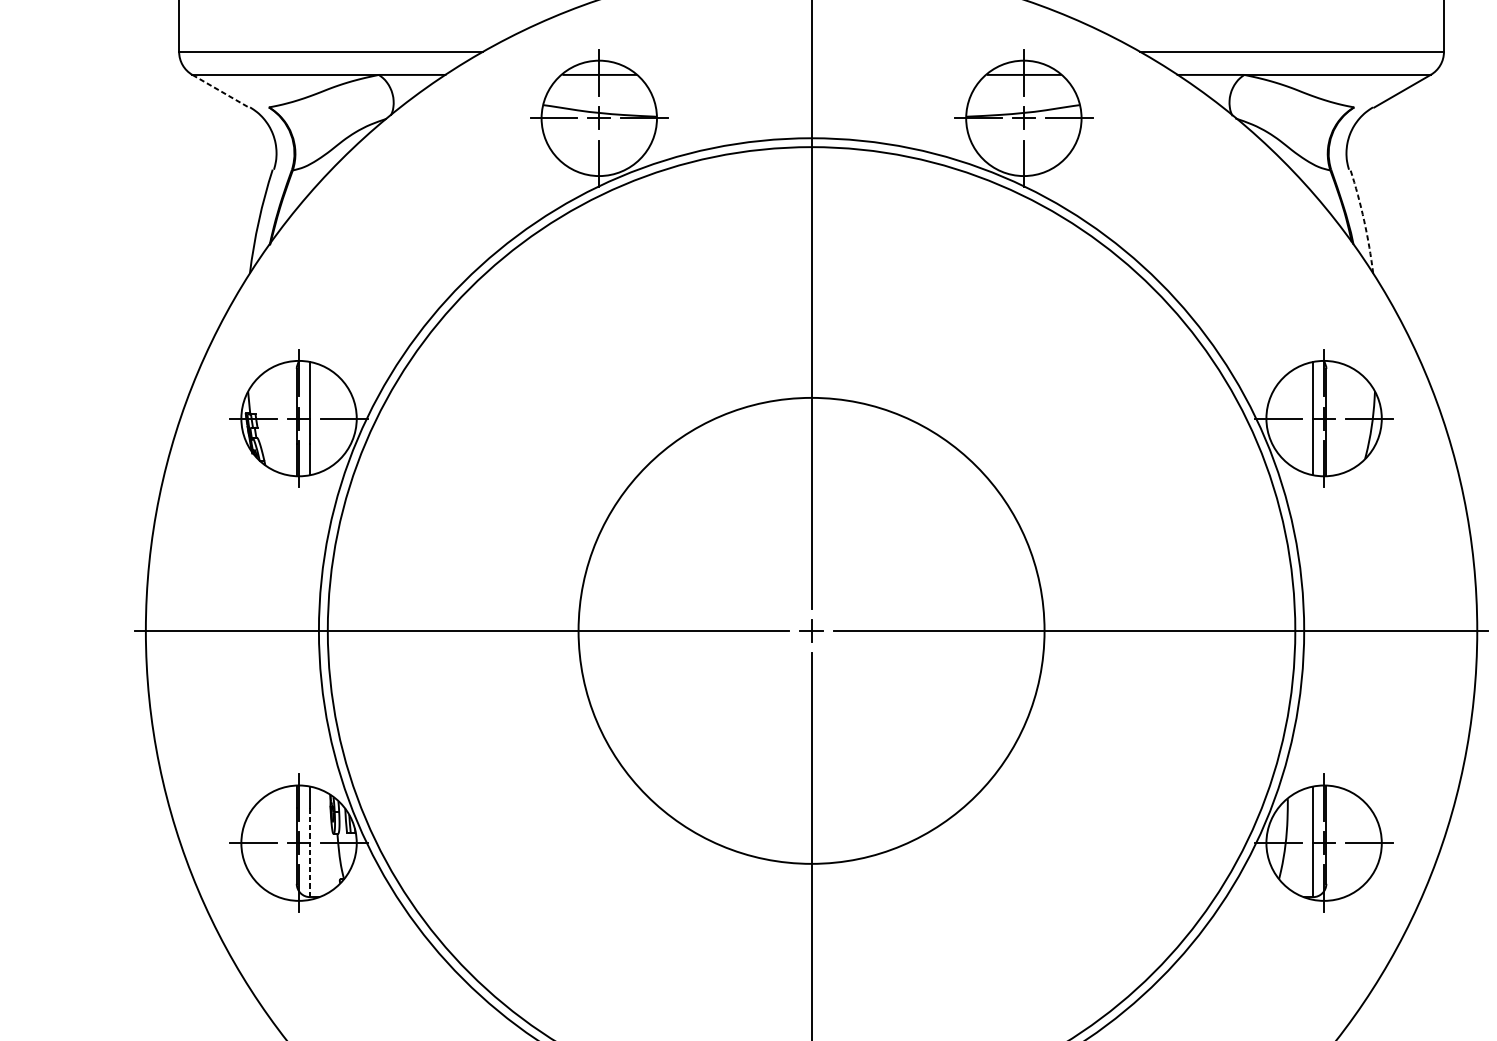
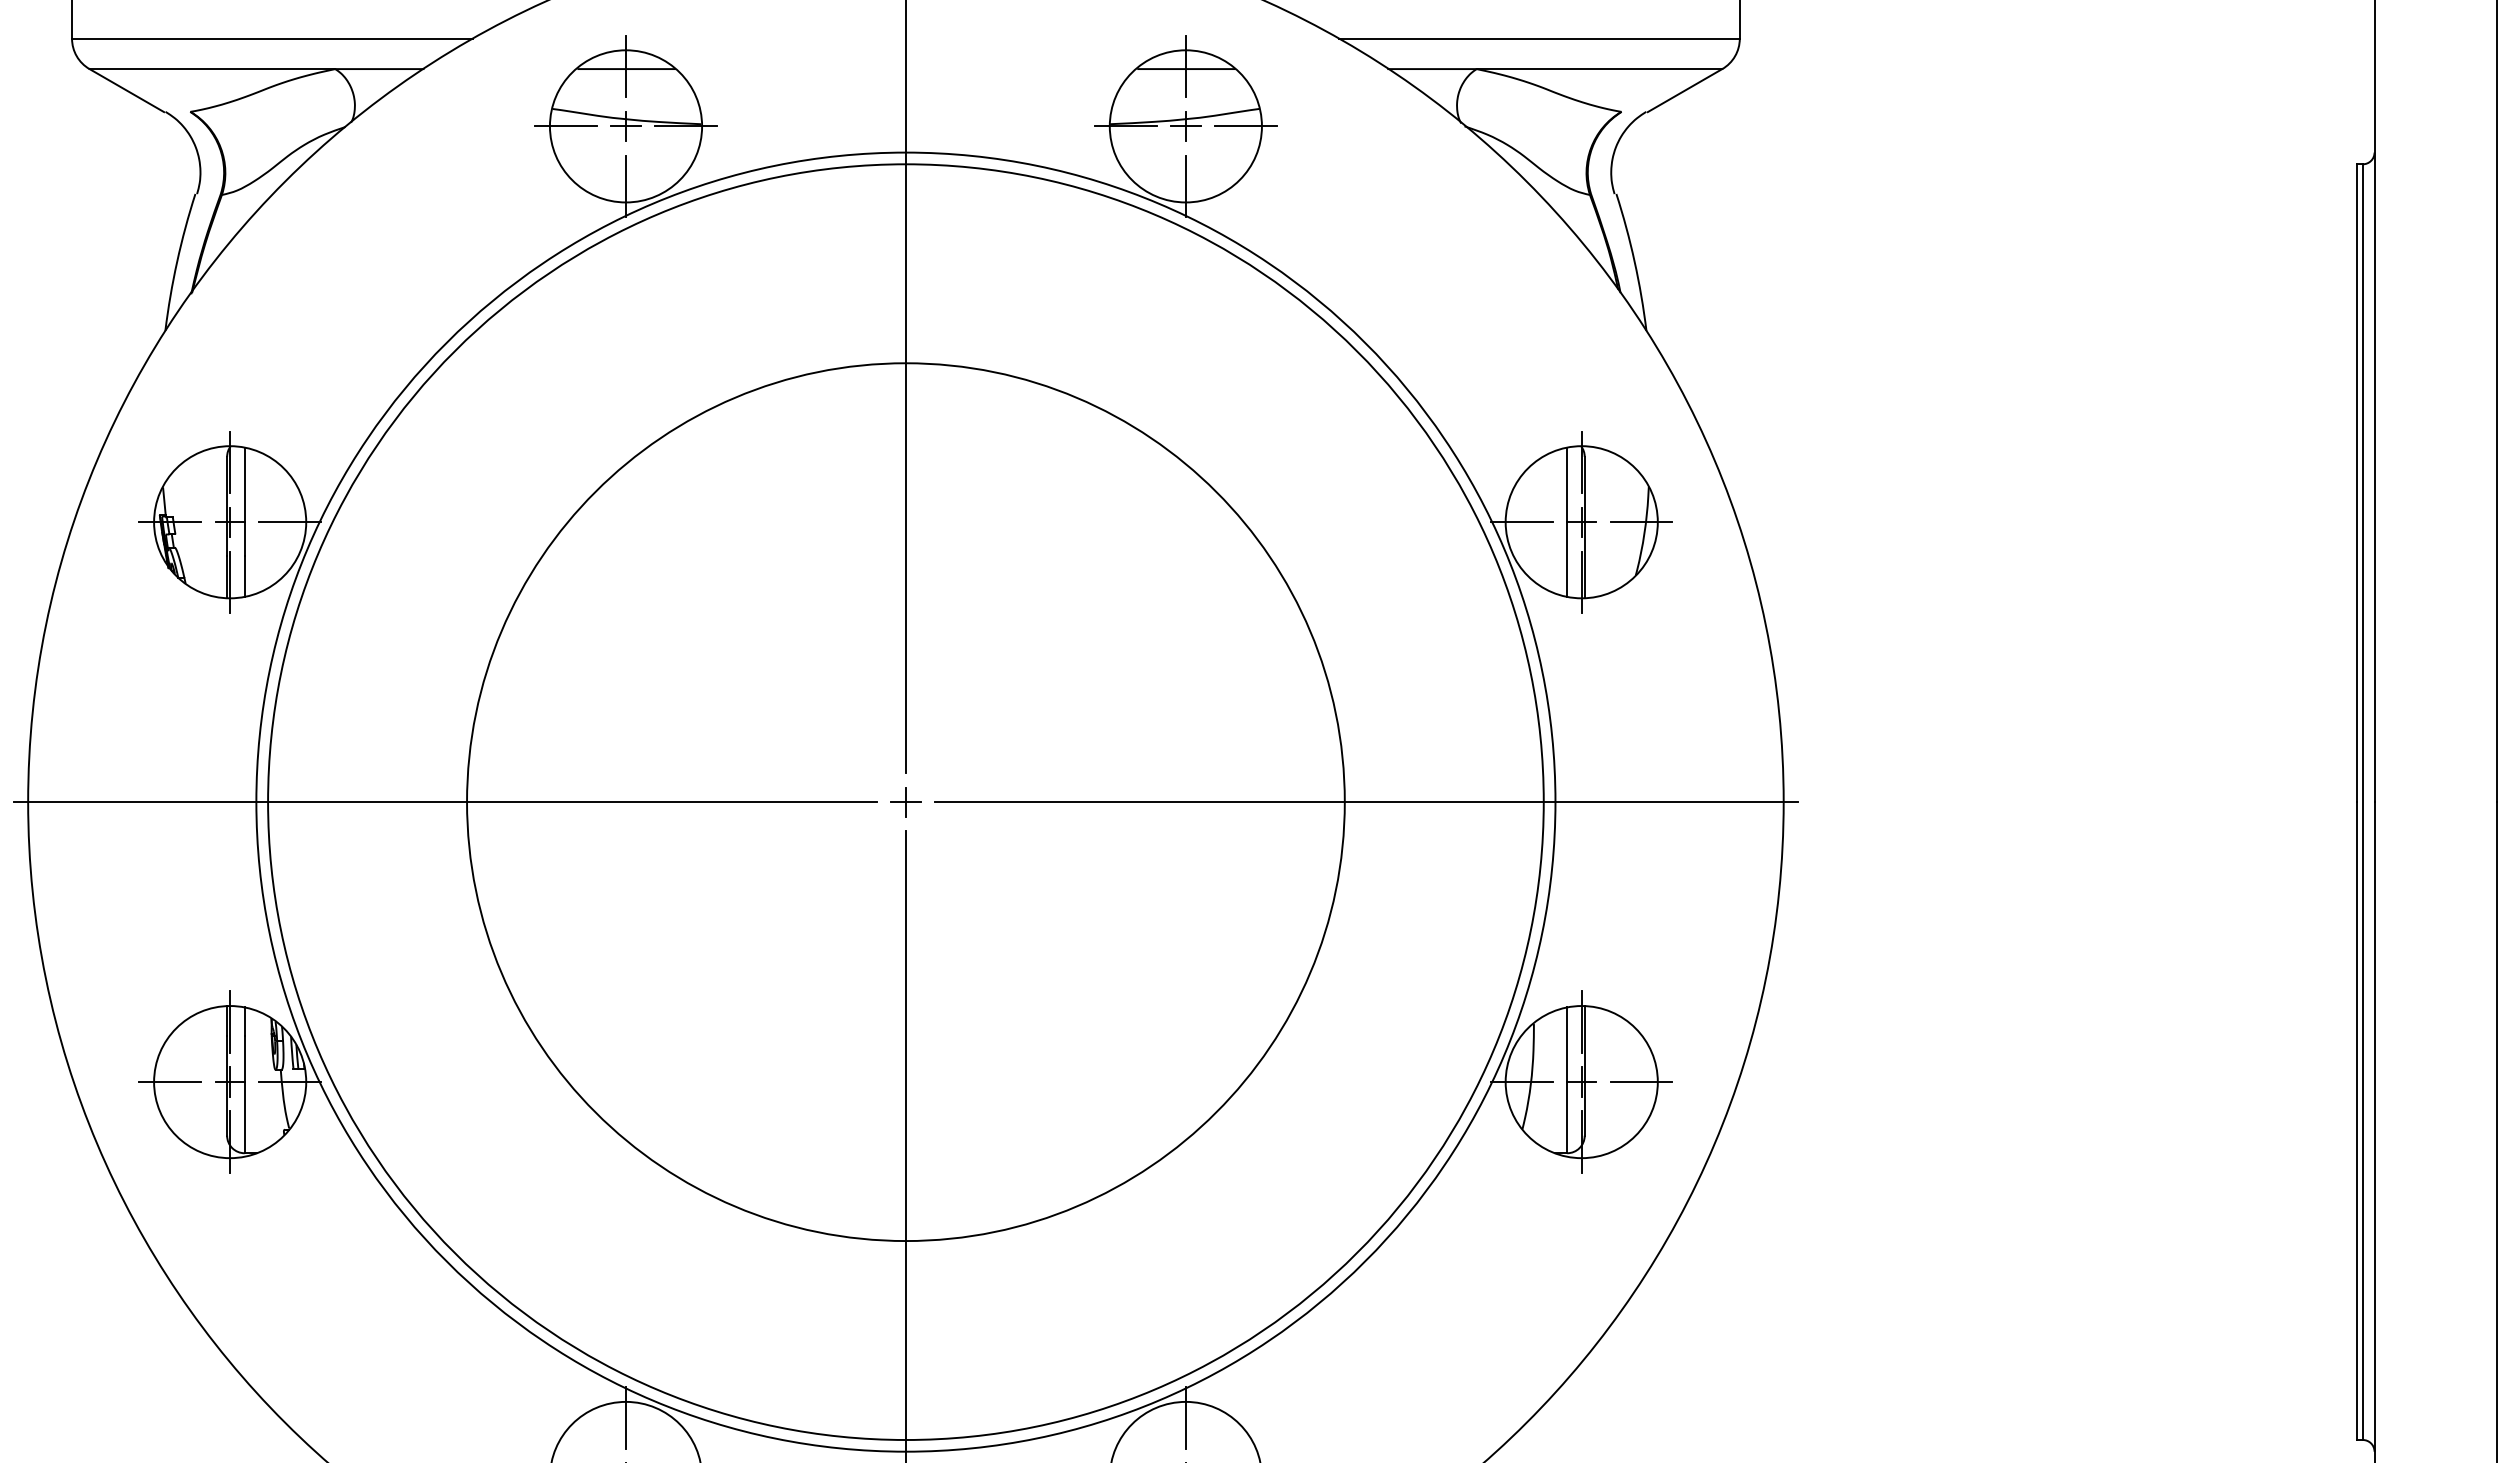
line: (221, 91) -> (127, 90), dashed -> solid
arc: (1364, 220) -> (1634, 261), dashed -> solid
circle: (811, 631) -> (905, 802), size x1.43
line: (309, 852) -> (244, 1094), dashed -> solid

